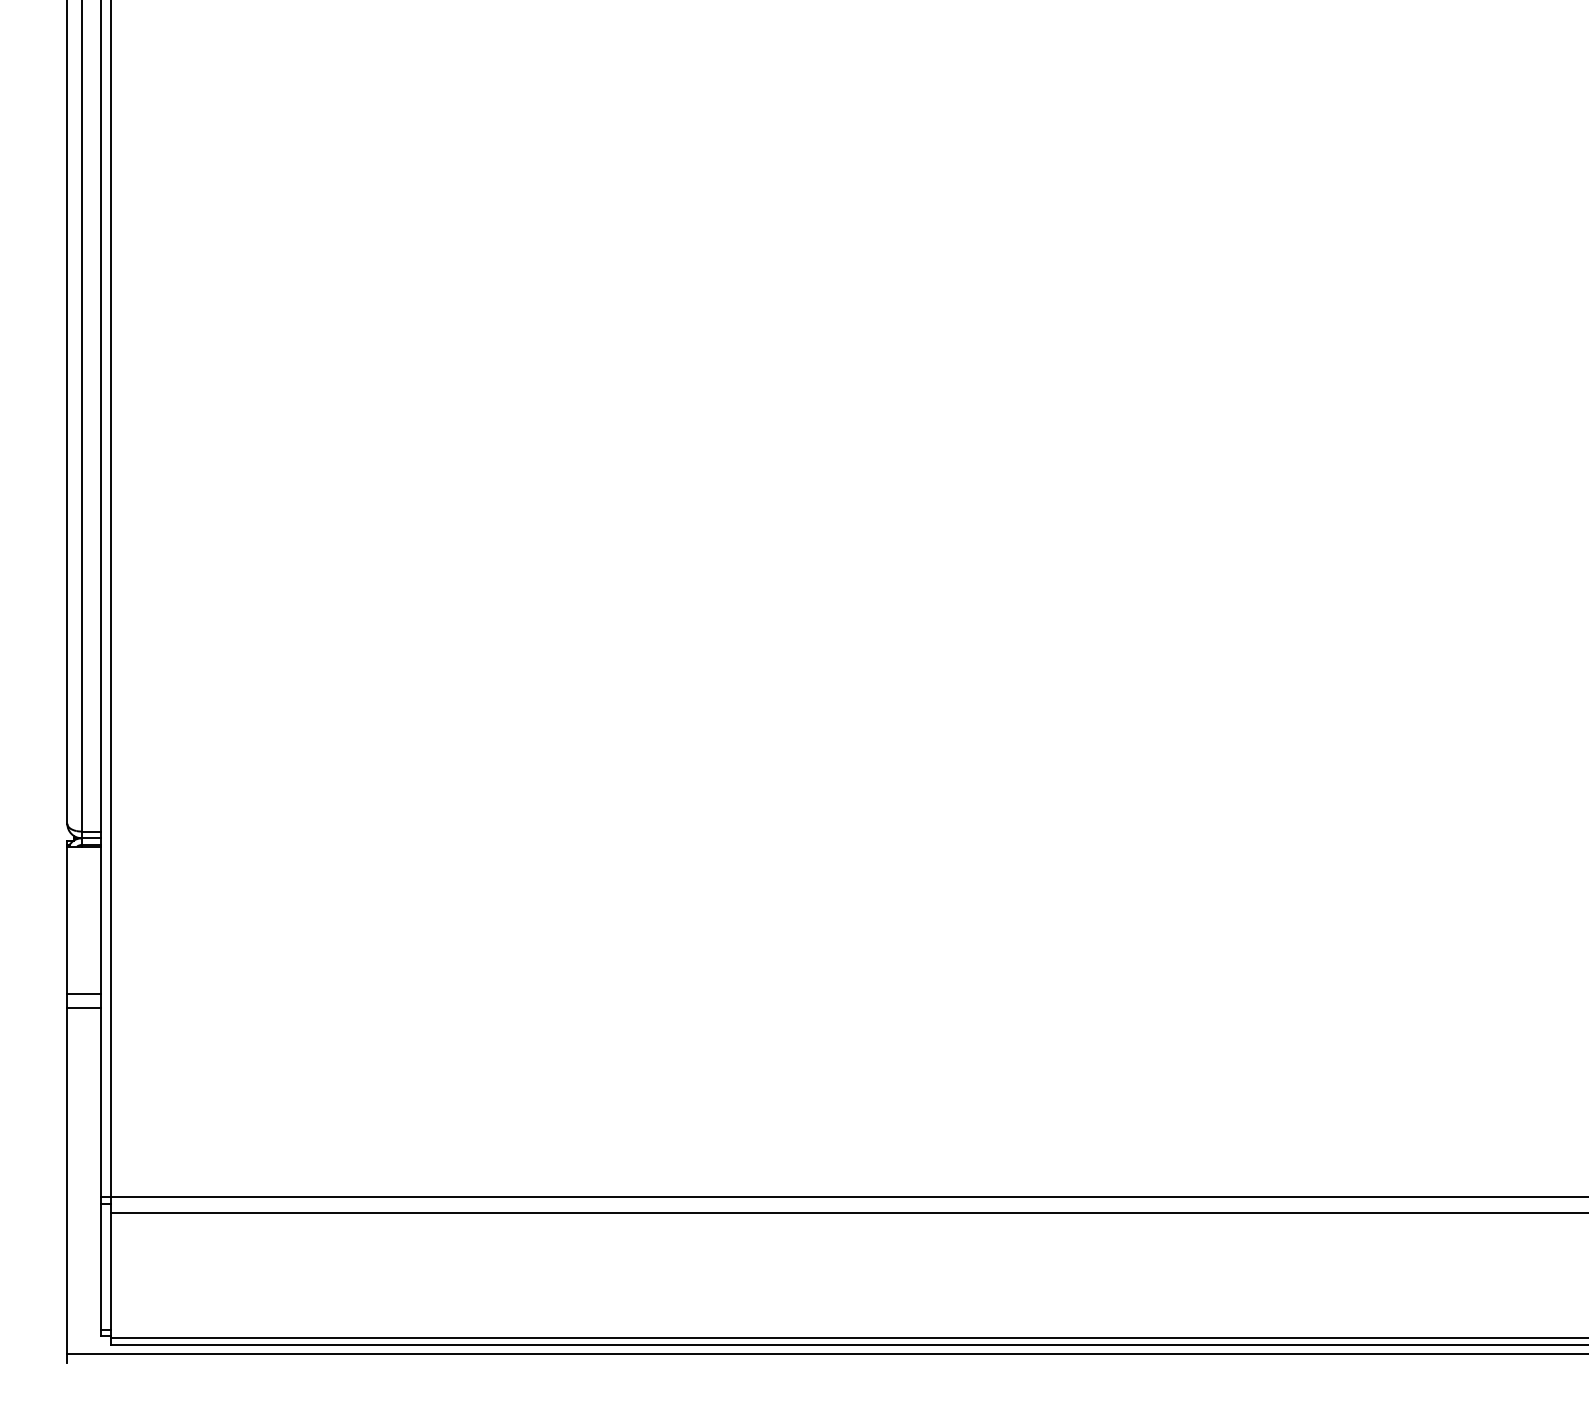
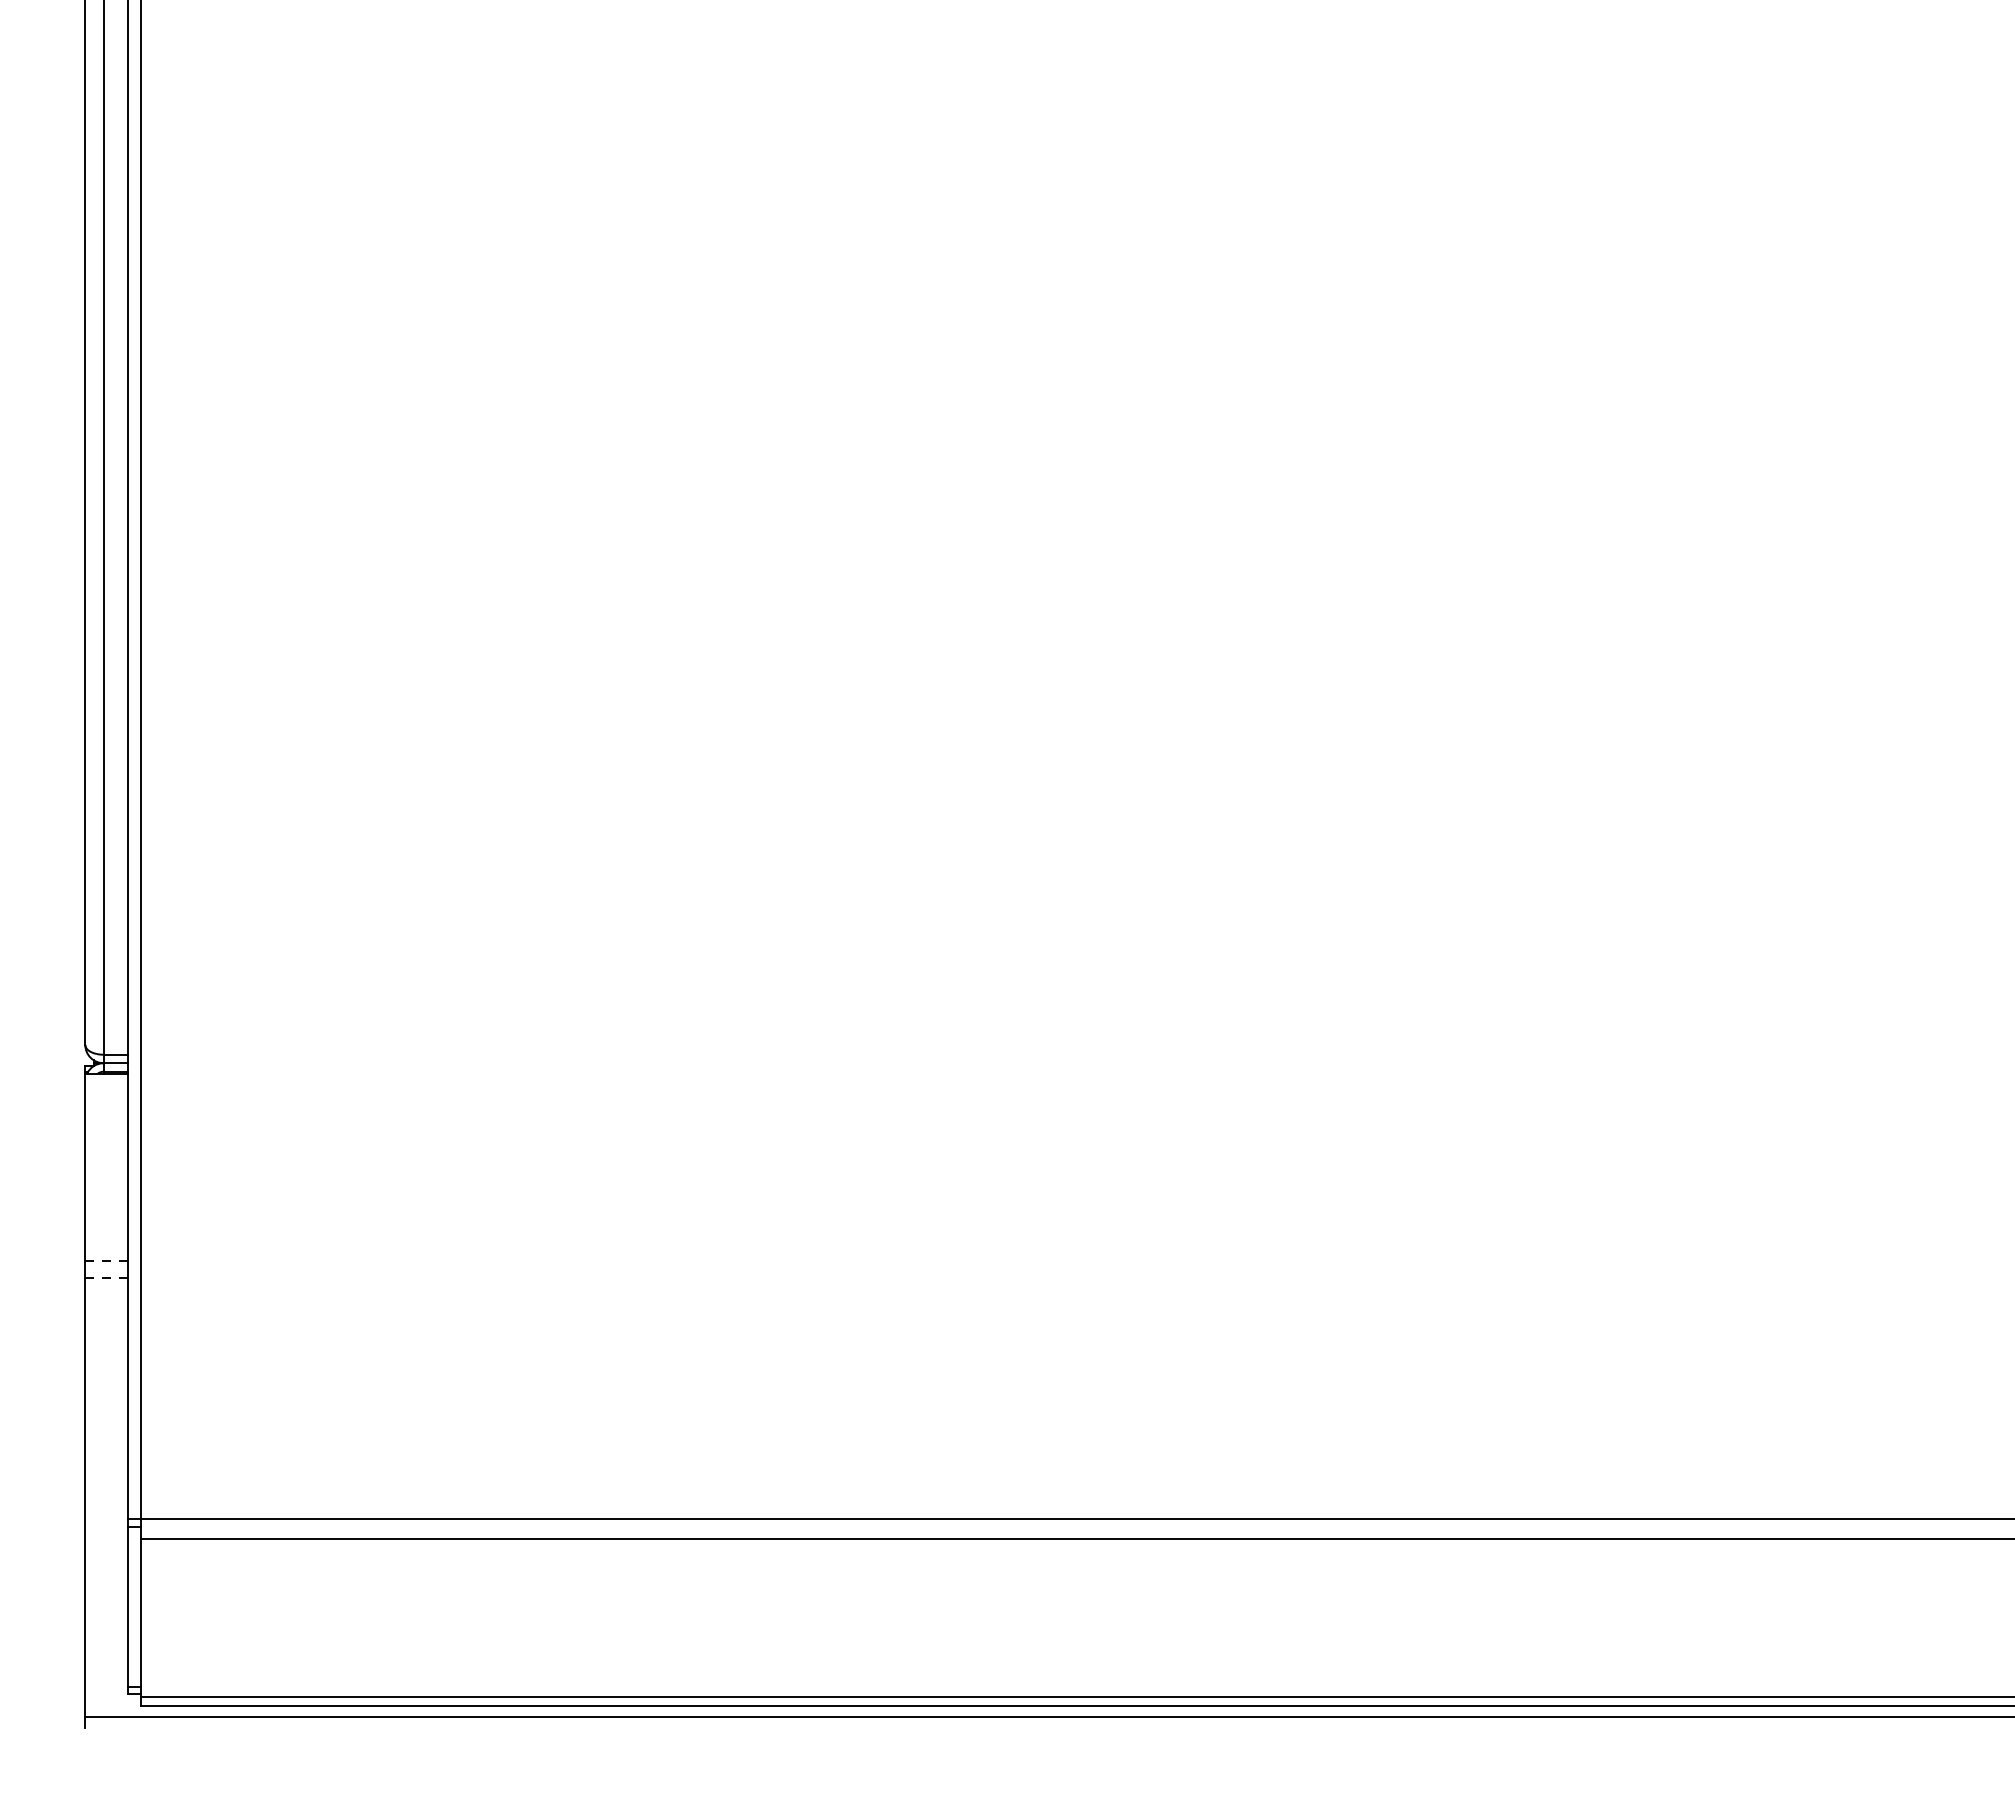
line: (84, 993) -> (106, 1260), solid -> dashed
line: (84, 1008) -> (106, 1278), solid -> dashed

